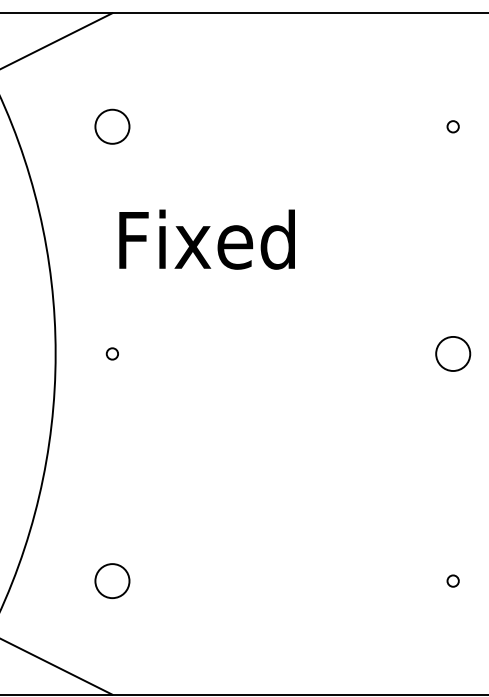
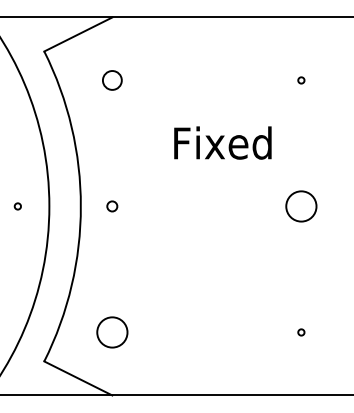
text: (206, 238) -> (222, 142), moved
circle: (112, 354) -> (112, 206), size x1.6
circle: (451, 354) -> (300, 206), size x1.6
circle: (110, 581) -> (111, 332), size x1.6

